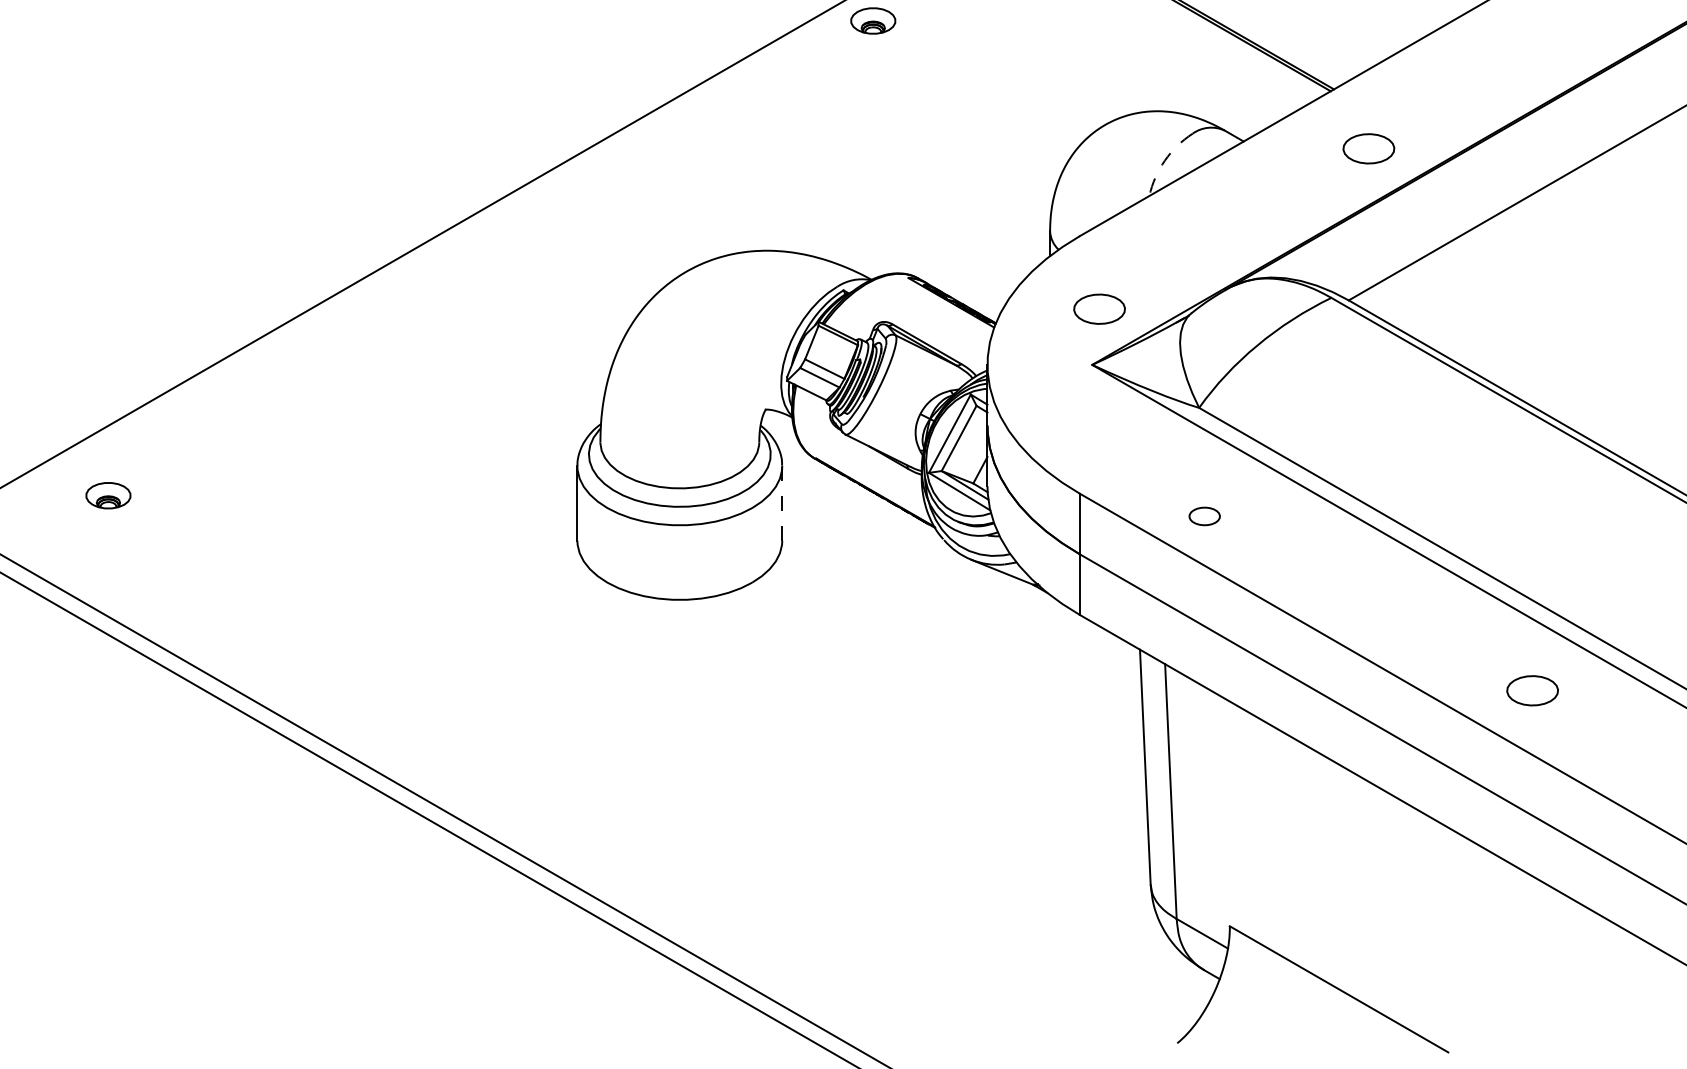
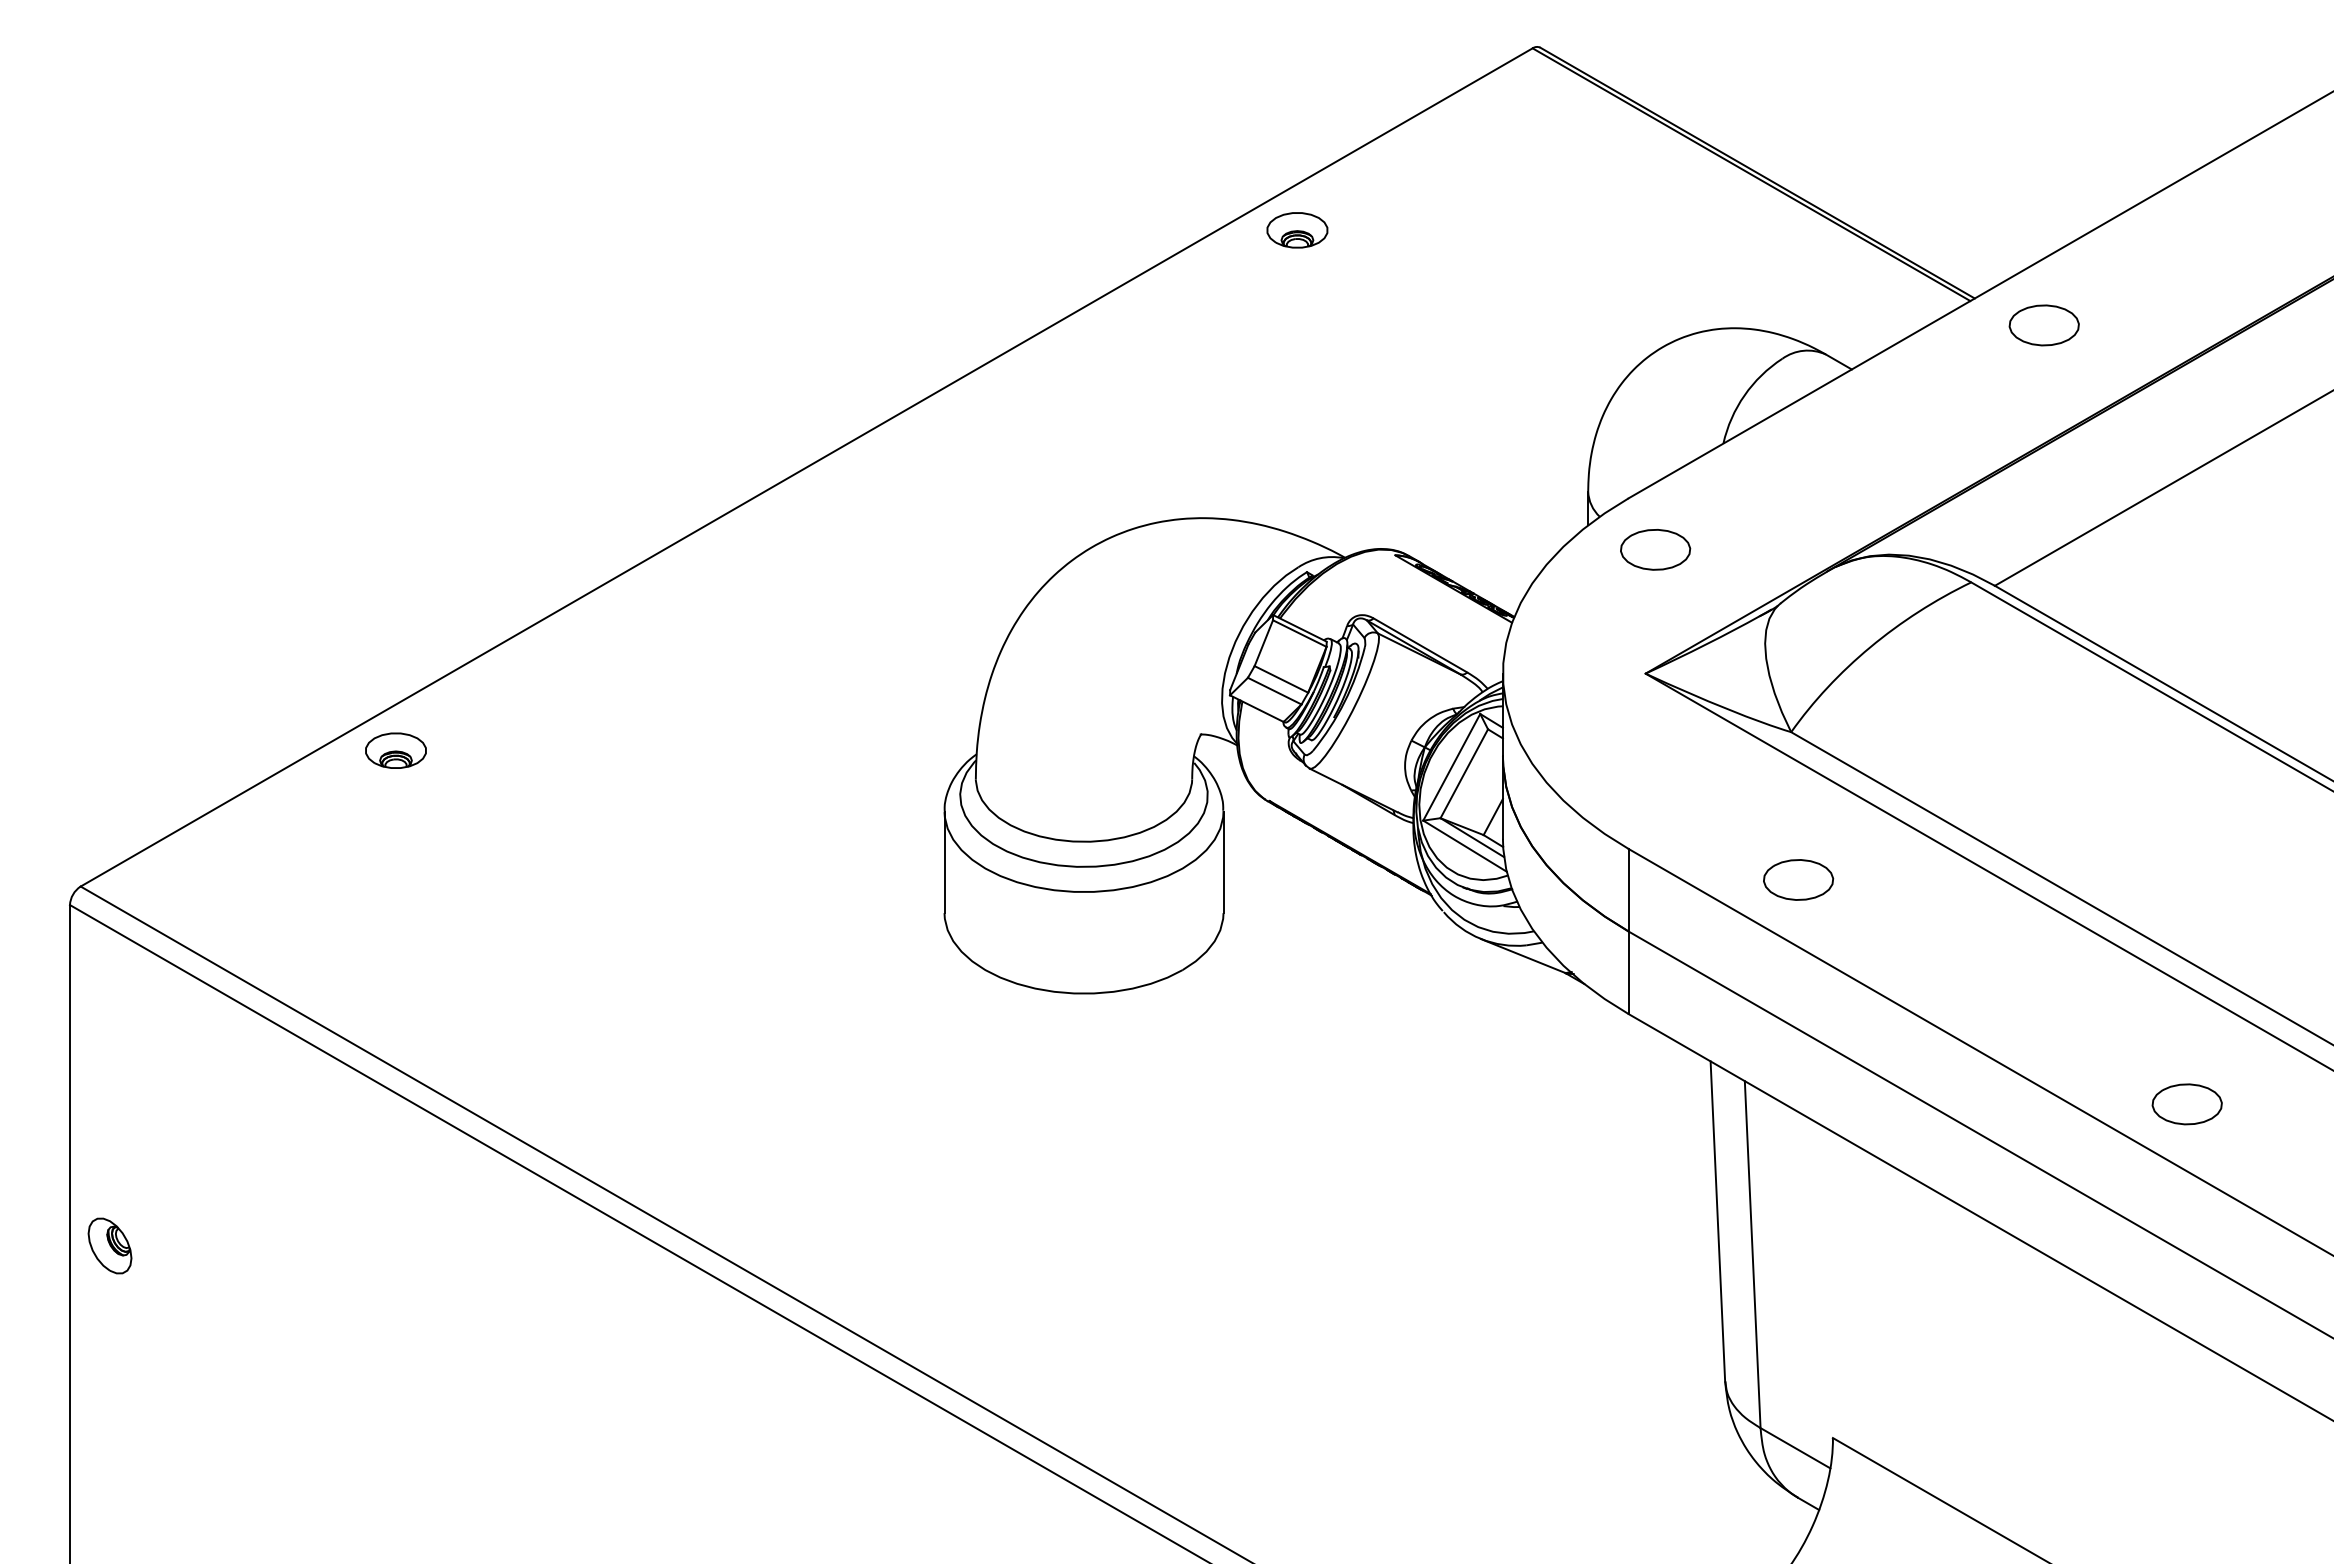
part: (873, 21) -> (1297, 230), moved
part: (1368, 148) -> (2043, 325), moved
arc: (1164, 160) -> (1744, 395), dashed -> solid
part: (1099, 308) -> (1655, 549), moved
part: (108, 495) -> (395, 750), moved
line: (782, 503) -> (1223, 862), dashed -> solid
part: (1204, 516) -> (1798, 879), size x1.67
part: (1532, 690) -> (2186, 1104), moved

